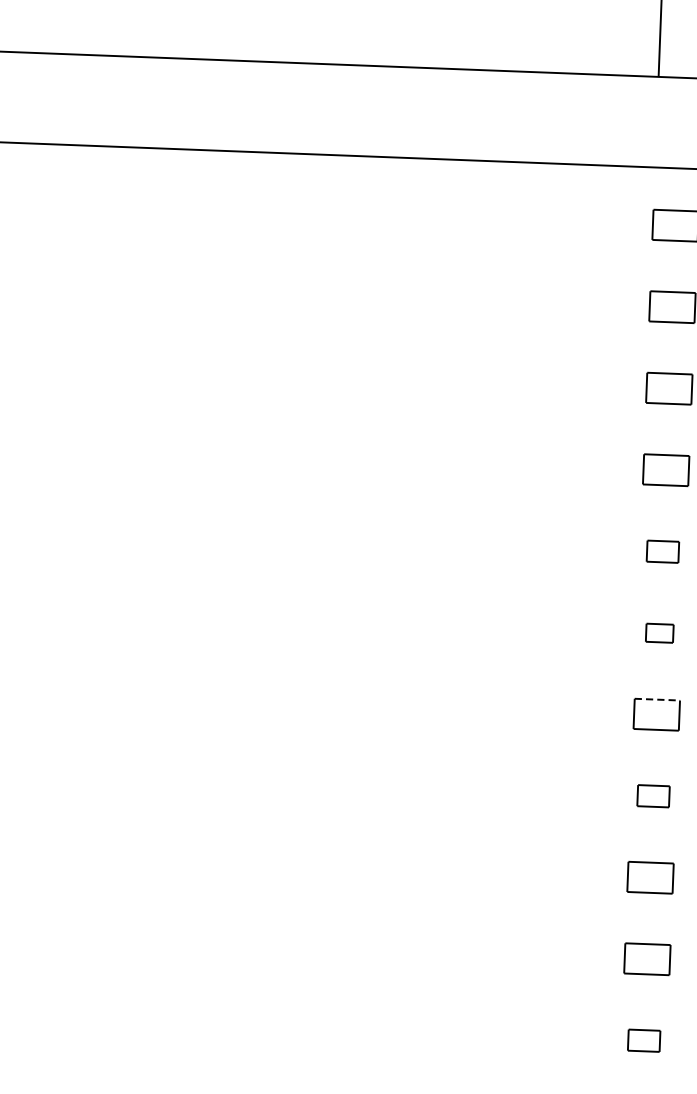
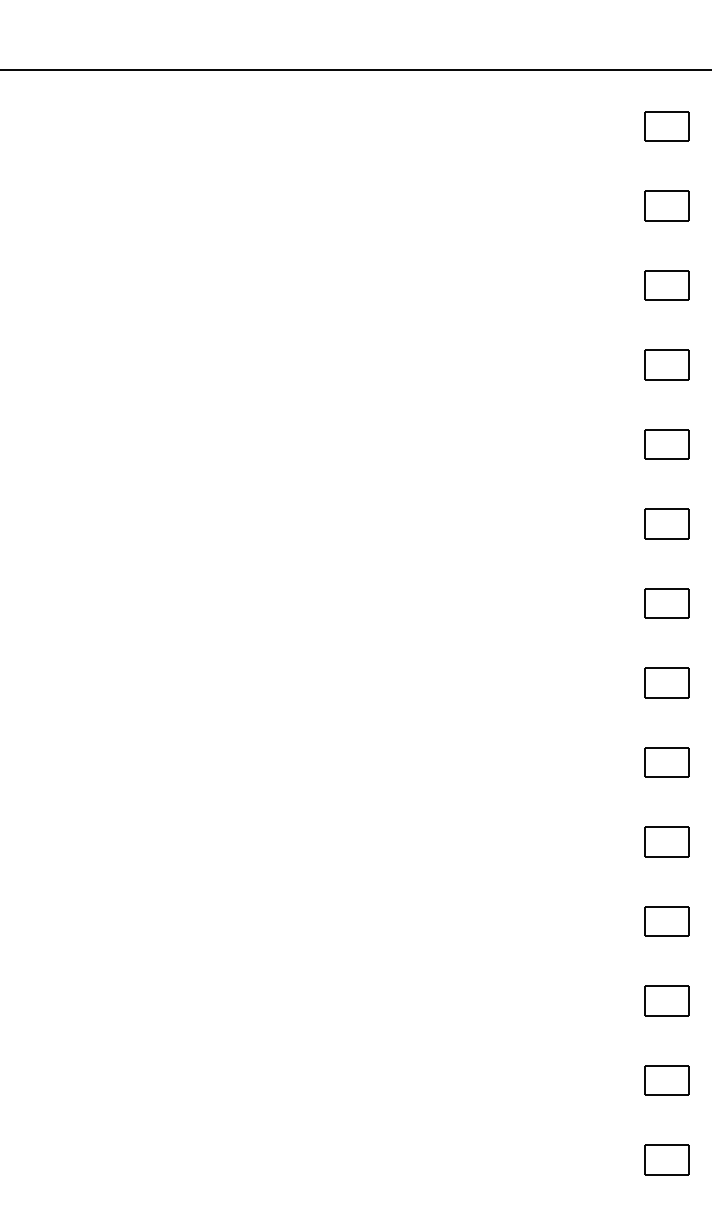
part: (662, 551) -> (666, 444), size x1.43
part: (659, 632) -> (666, 523), size x1.67
line: (657, 699) -> (667, 588), dashed -> solid
part: (652, 795) -> (666, 682), size x1.43
part: (643, 1040) -> (666, 921), size x1.43

